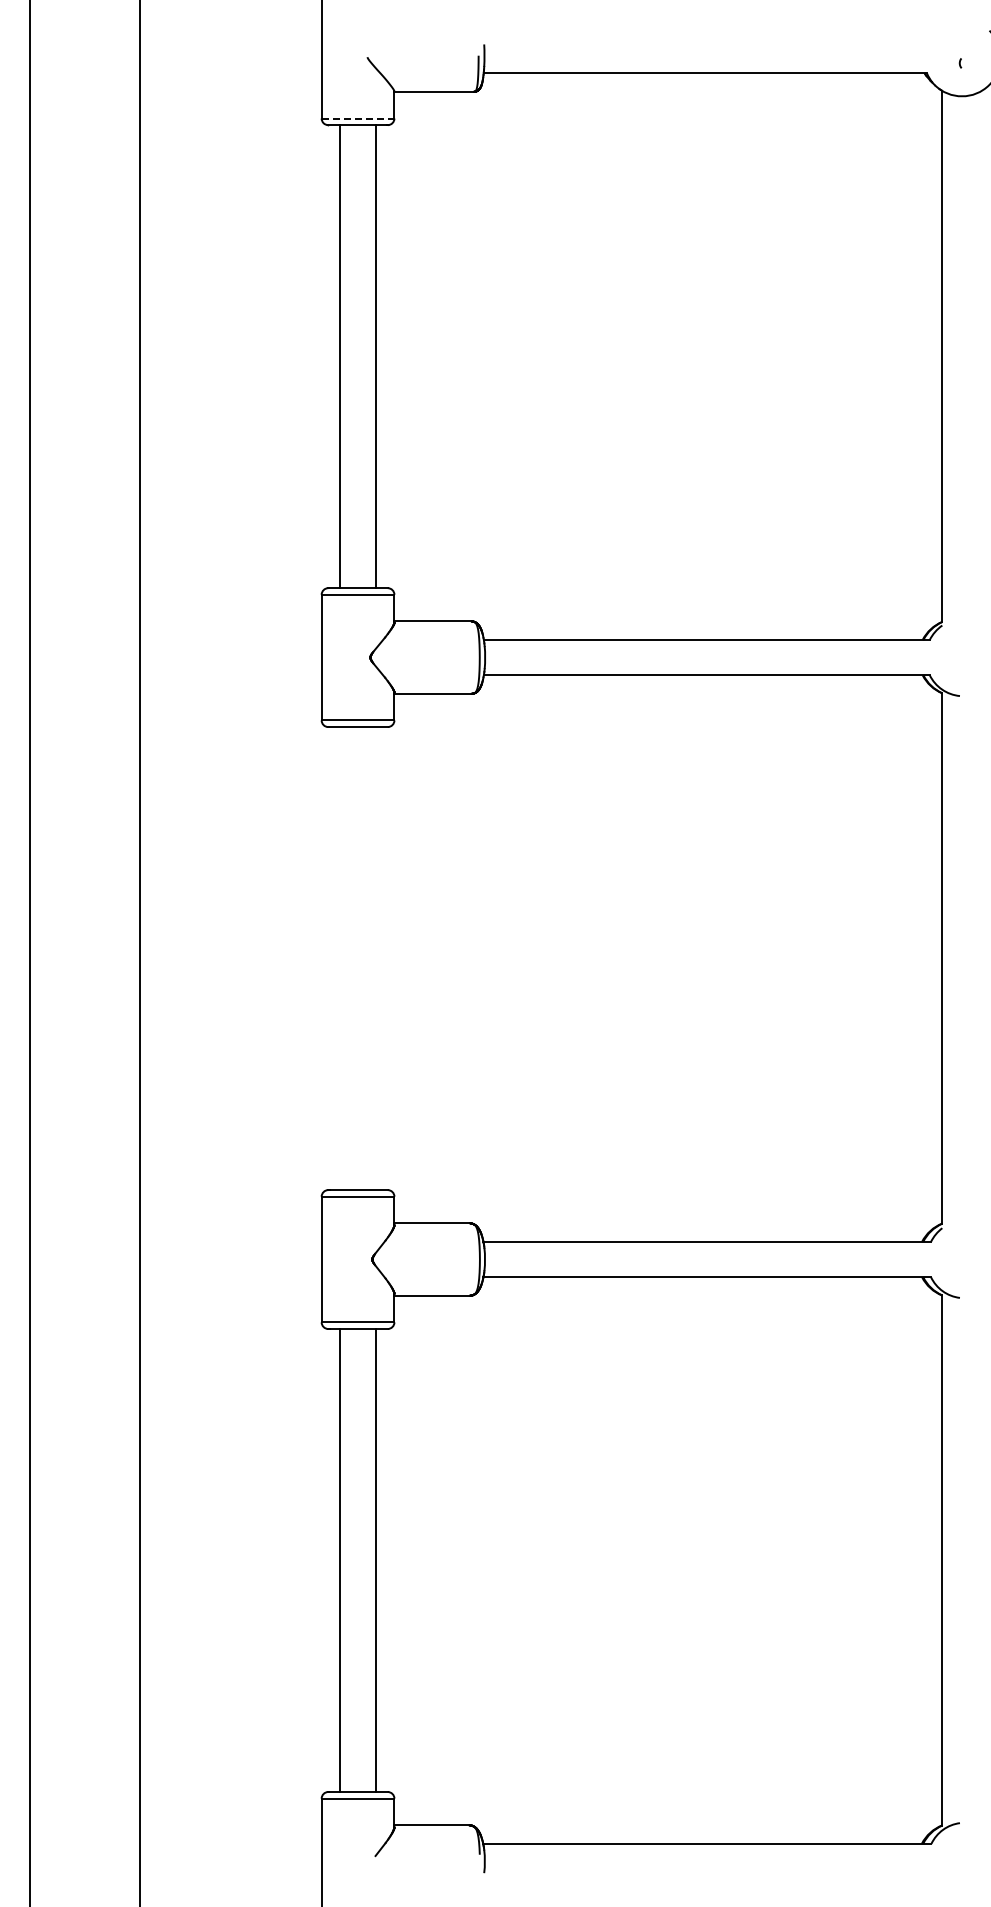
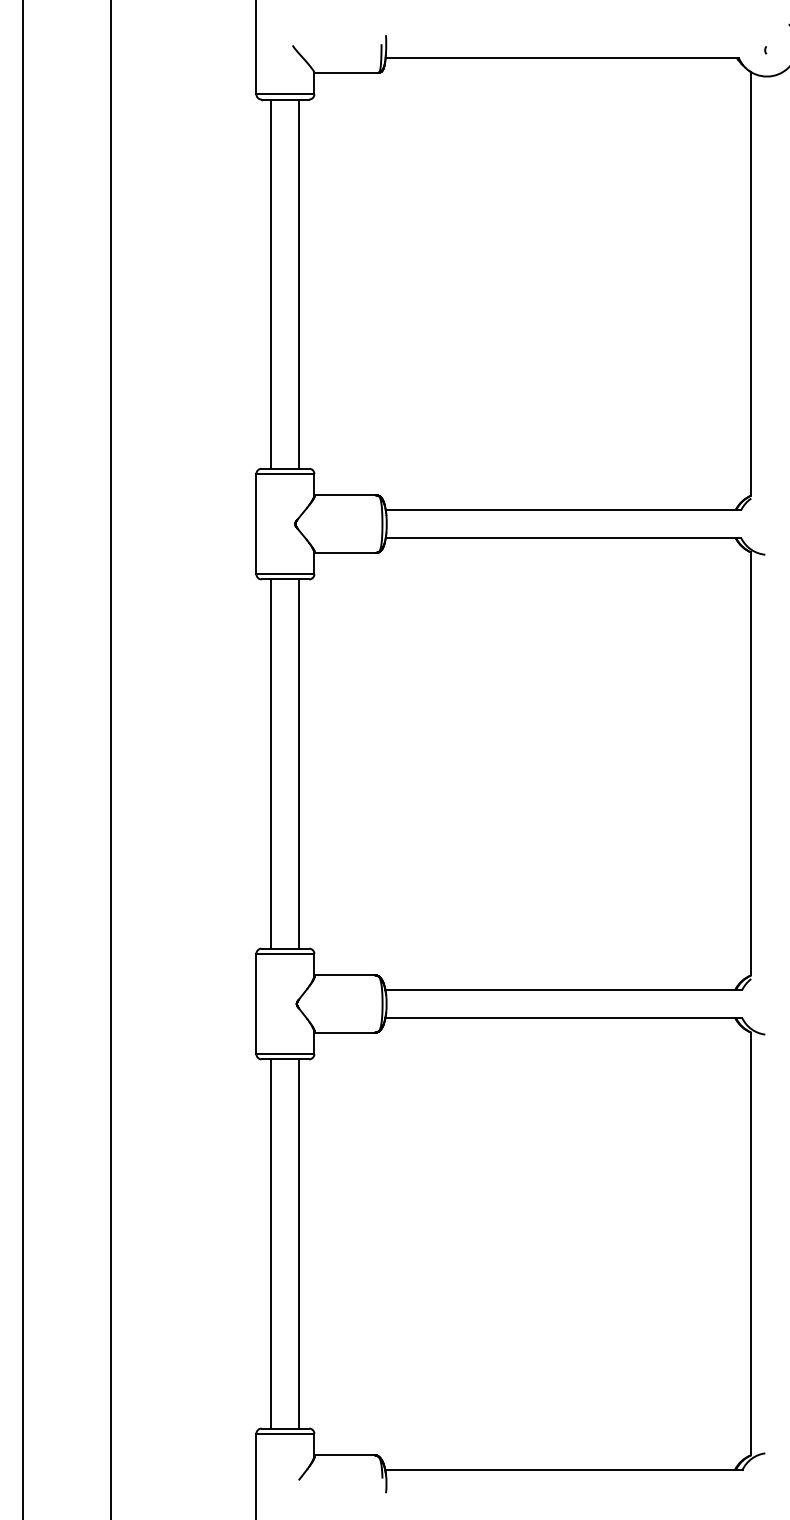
line: (358, 118) -> (285, 94), dashed -> solid
line: (340, 958) -> (271, 763), added
line: (375, 958) -> (299, 763), added

